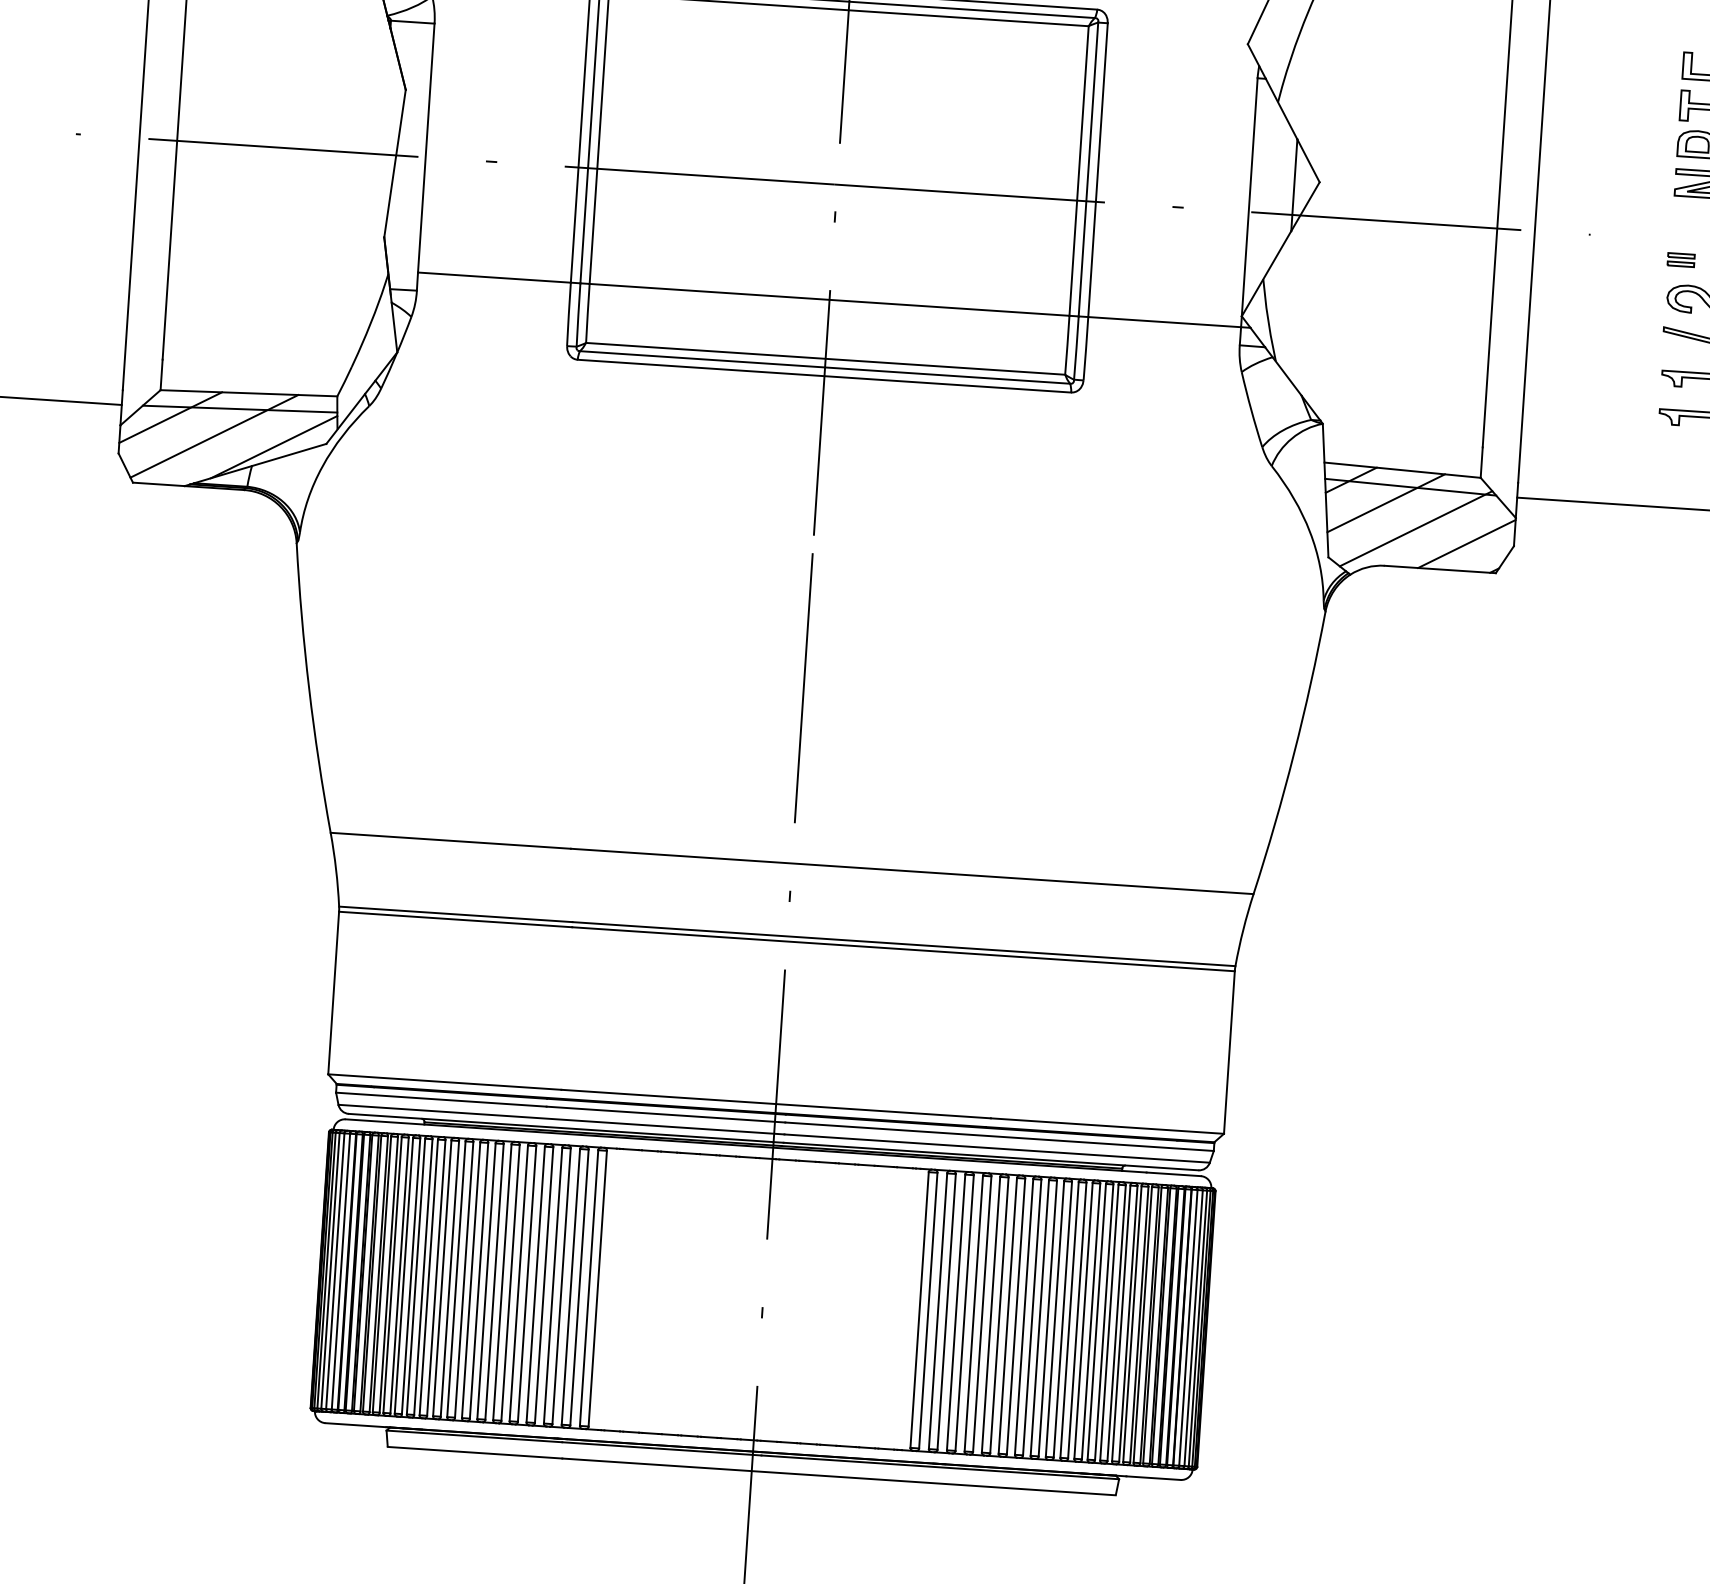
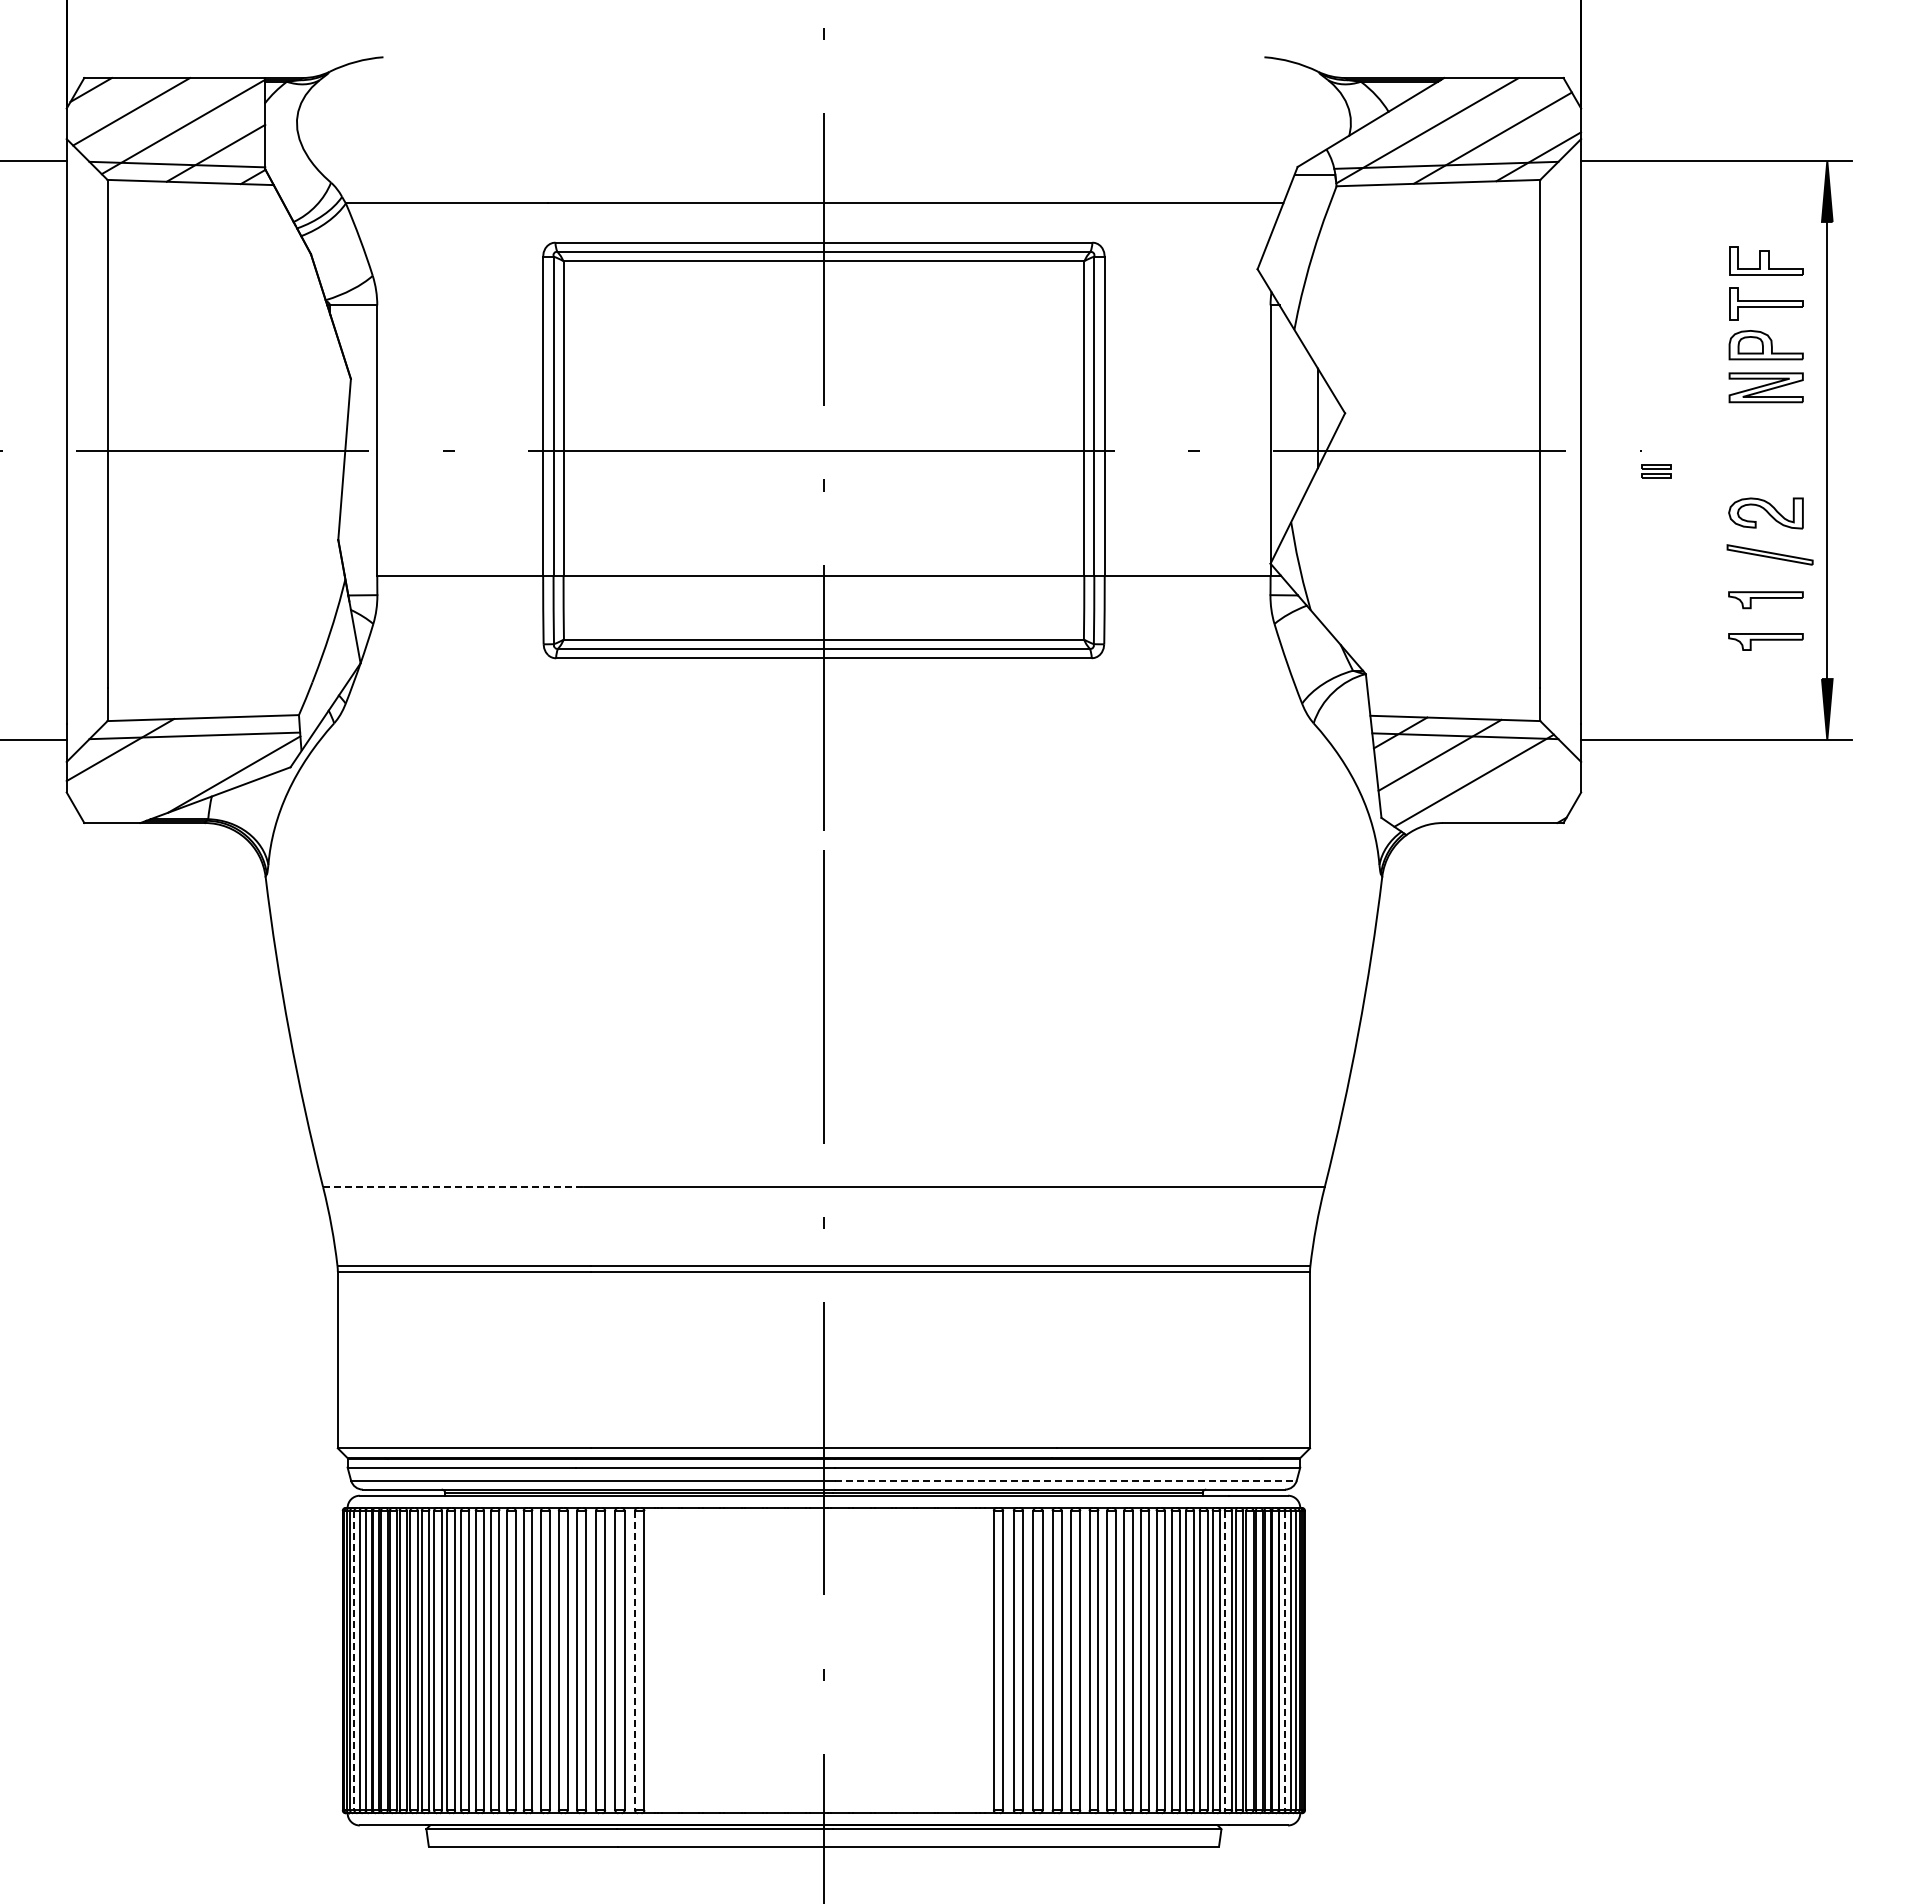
part: (1681, 260) -> (1656, 471), moved
line: (213, 435) -> (168, 766), removed
line: (1467, 543) -> (1530, 793), removed
line: (450, 841) -> (453, 1187), solid -> dashed
line: (996, 1148) -> (1065, 1480), solid -> dashed
line: (330, 1270) -> (354, 1660), solid -> dashed
line: (589, 1288) -> (635, 1660), solid -> dashed
line: (1132, 1324) -> (1224, 1660), solid -> dashed
line: (1188, 1327) -> (1285, 1660), solid -> dashed

